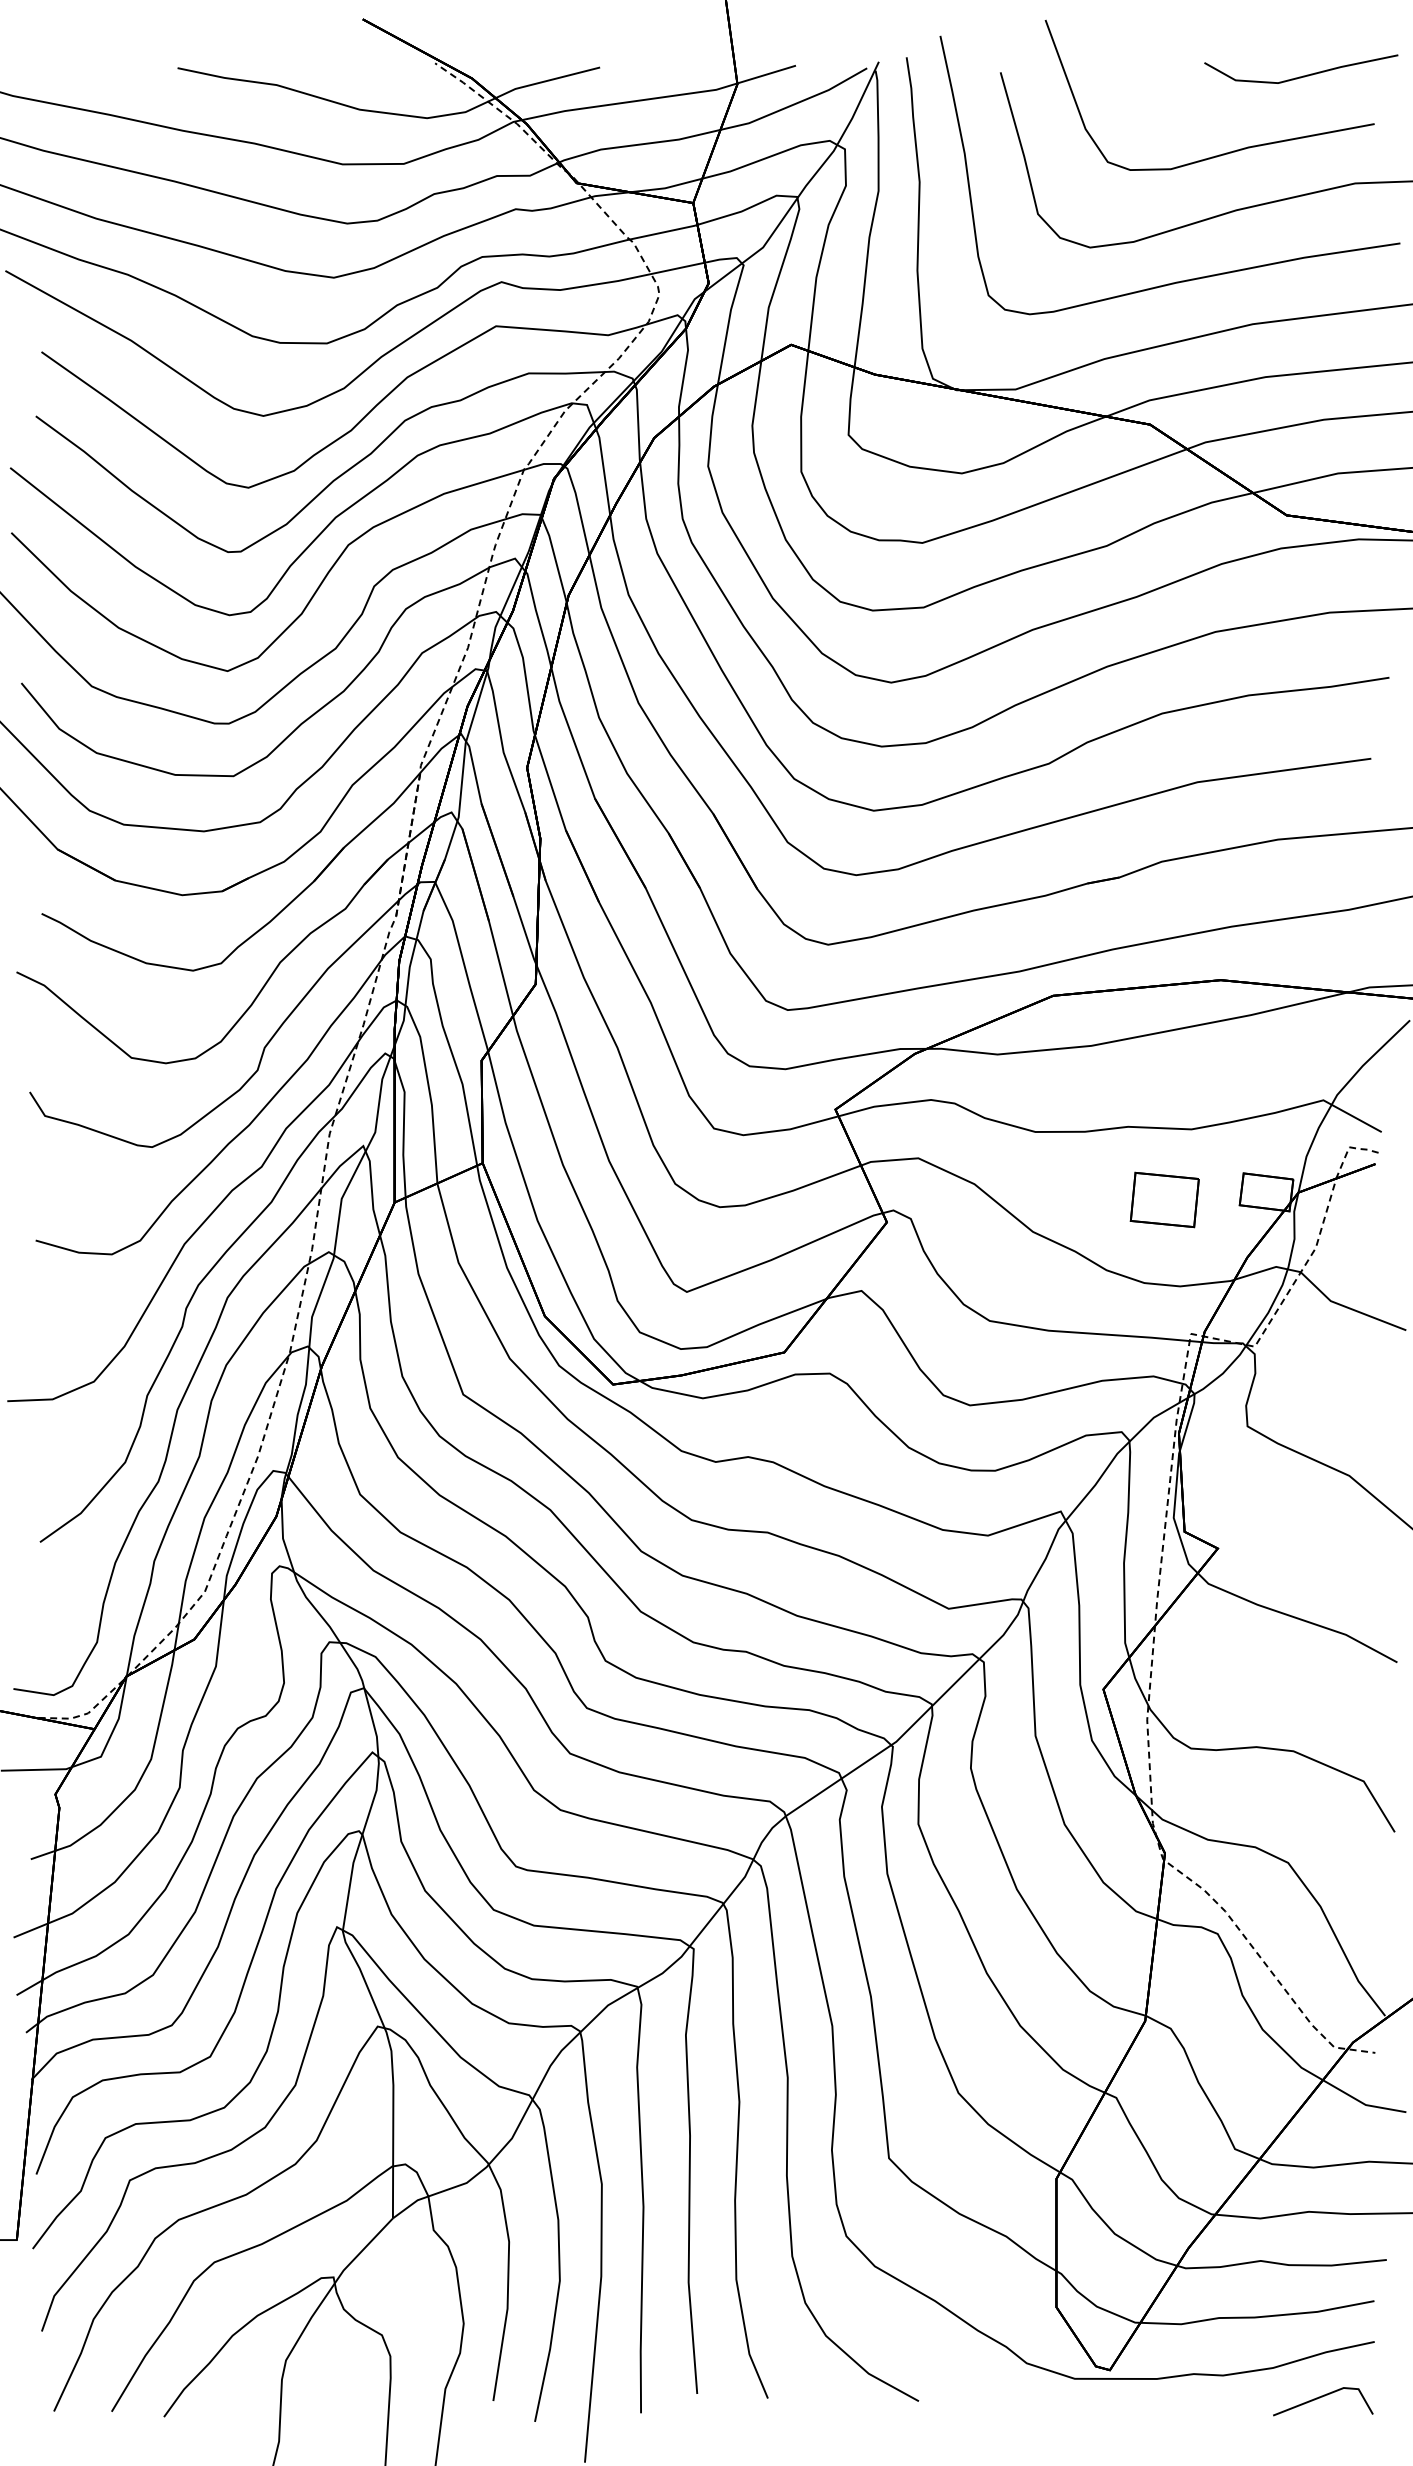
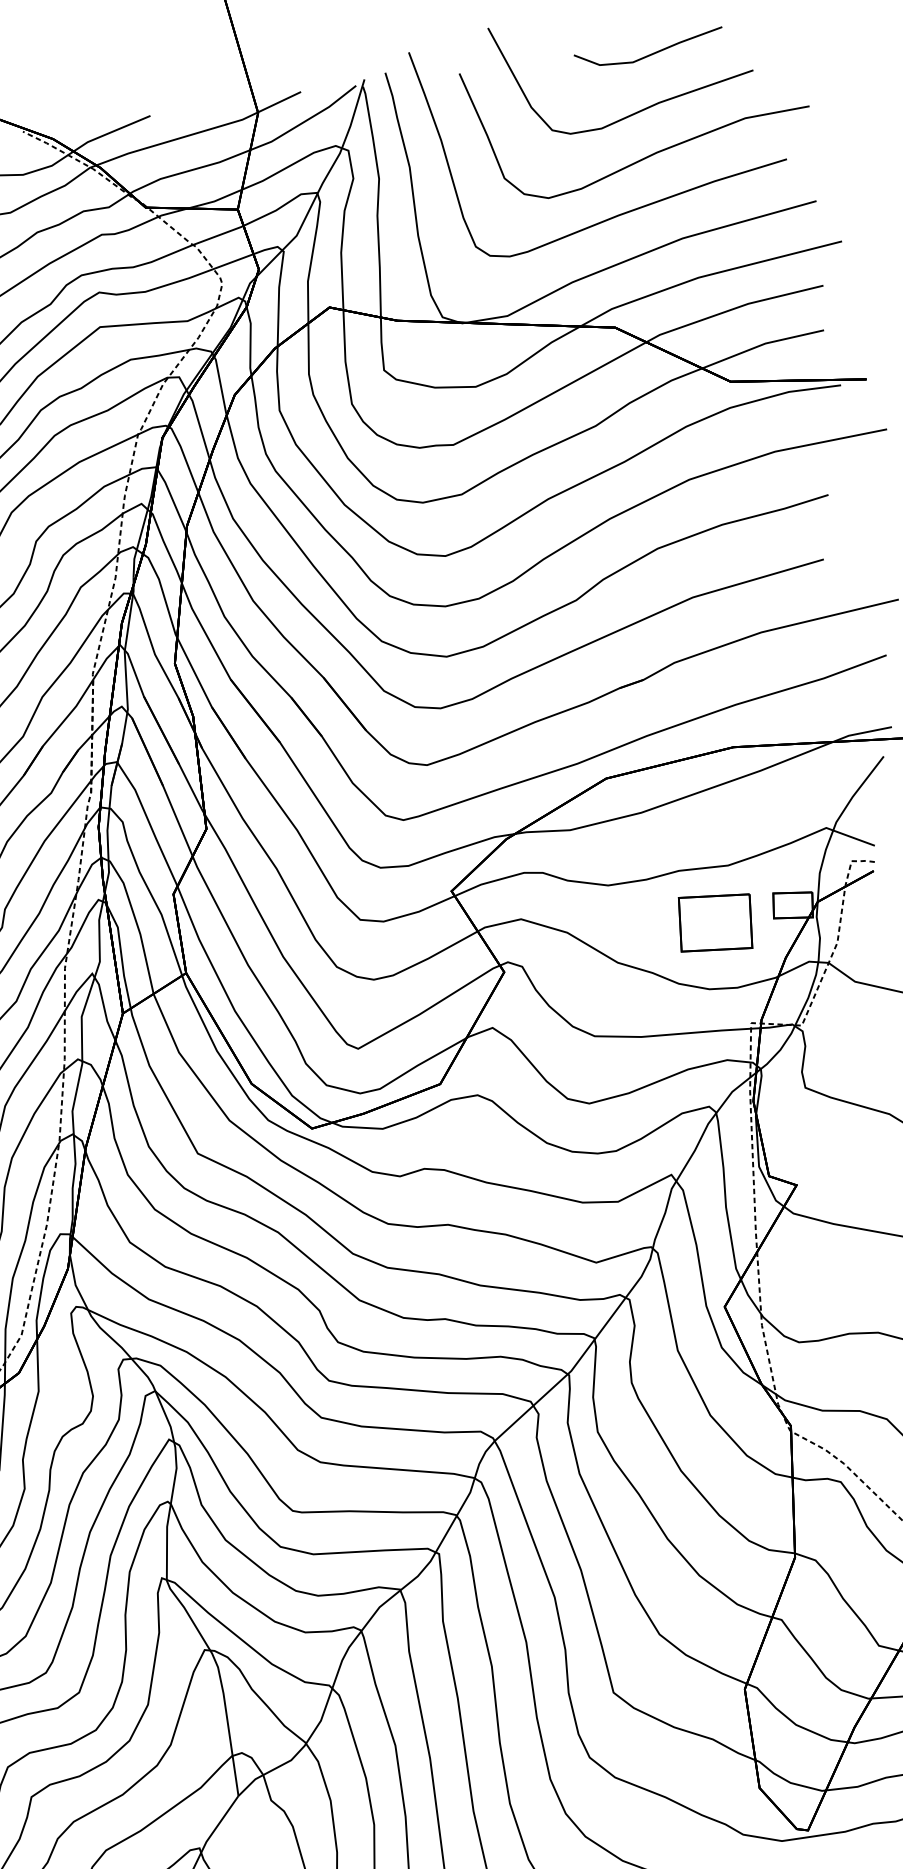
line: (1303, 75) -> (651, 53), moved
part: (1164, 1199) -> (715, 922), size x1.43

